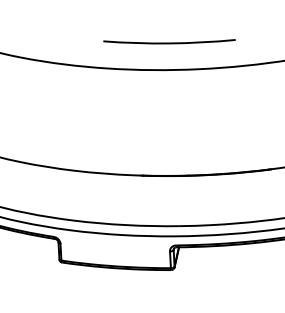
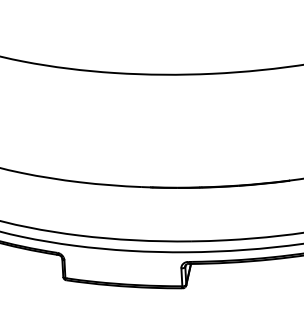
curve: (169, 42) -> (180, 45), removed

